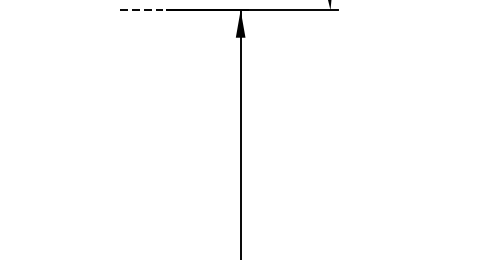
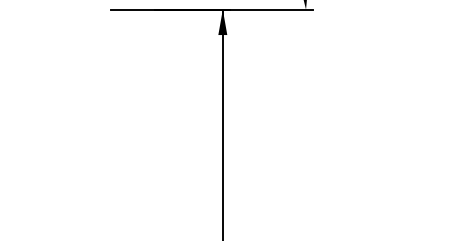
line: (144, 10) -> (133, 9), dashed -> solid

